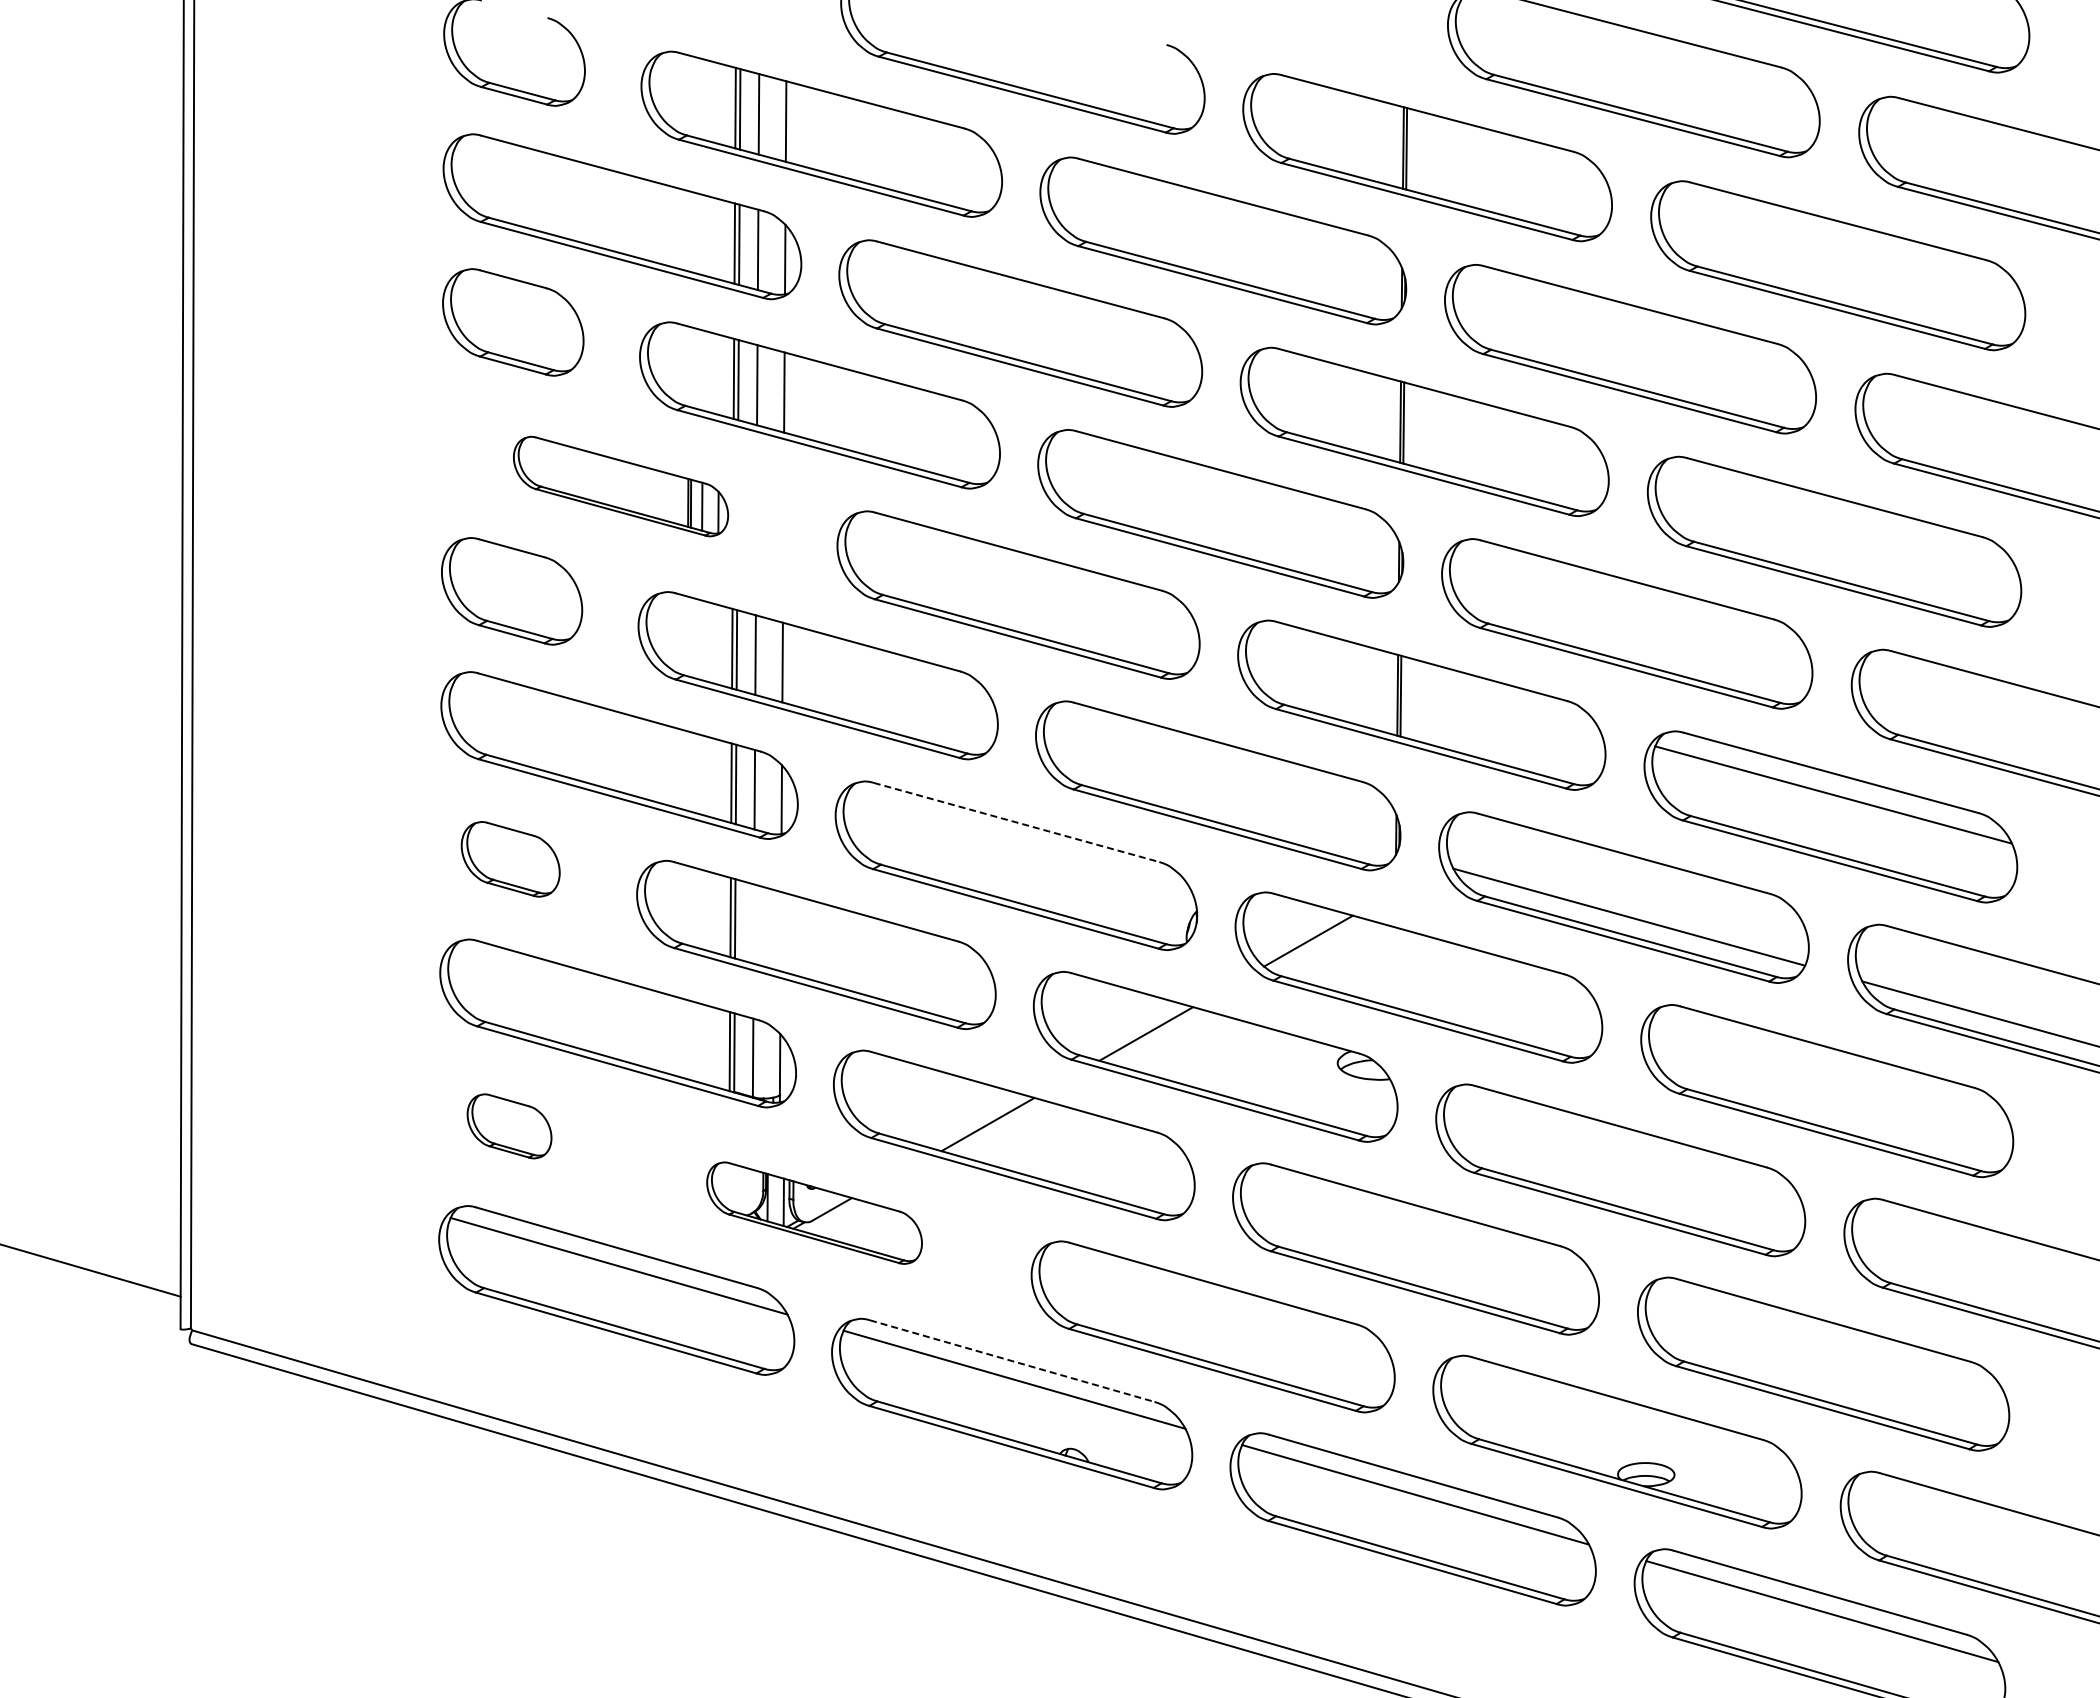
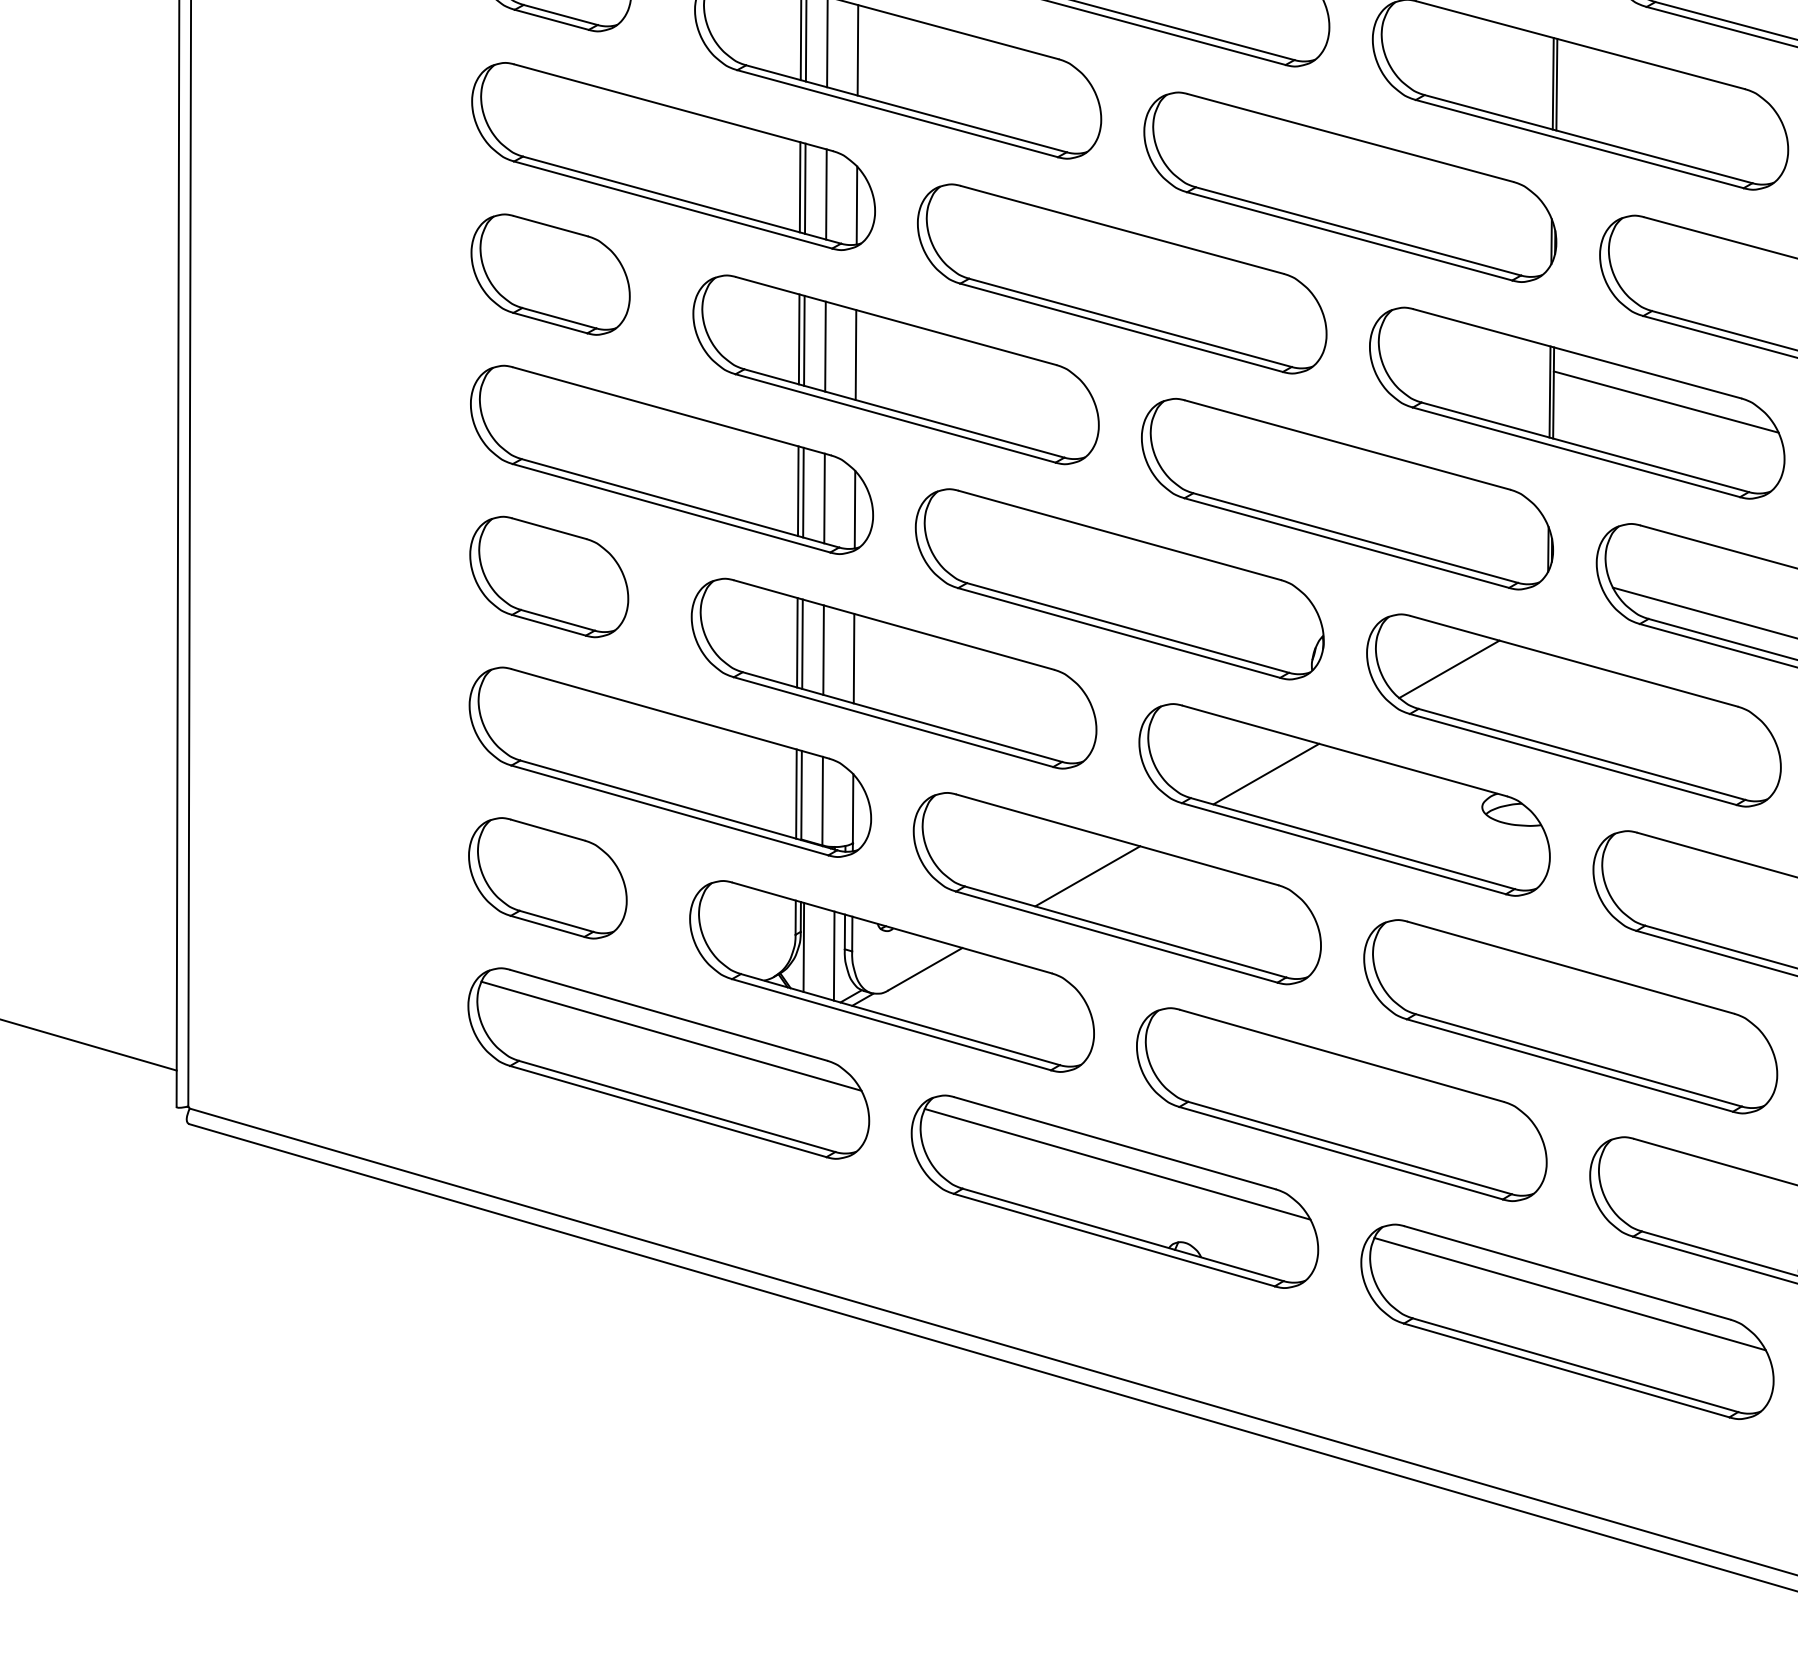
part: (620, 486) -> (673, 156), size x1.67
line: (1500, 704) -> (1666, 402), added
line: (1017, 822) -> (1120, 535), dashed -> solid
part: (510, 859) -> (548, 577), size x1.43
line: (753, 923) -> (823, 649), added
line: (780, 931) -> (853, 658), added
part: (509, 1126) -> (547, 878), size x1.67
part: (814, 1212) -> (891, 975), size x1.67
line: (1012, 1361) -> (1115, 1143), dashed -> solid

